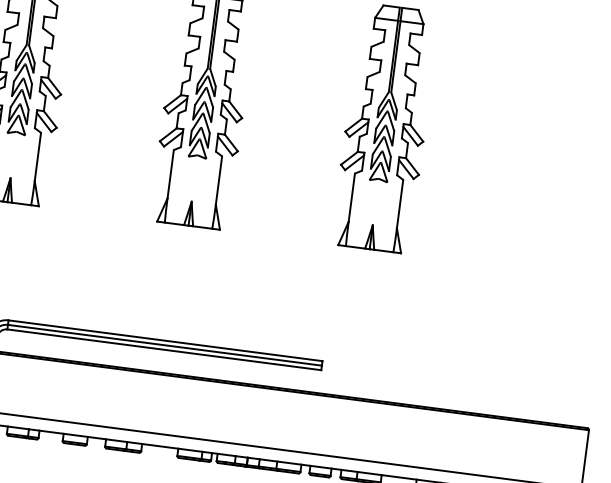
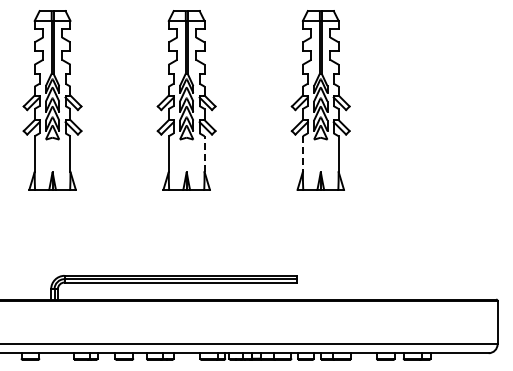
line: (218, 181) -> (204, 154), solid -> dashed
line: (351, 198) -> (302, 154), solid -> dashed

